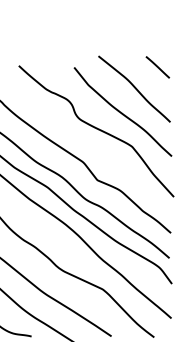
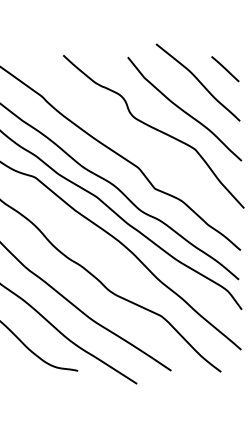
line: (157, 67) -> (225, 69), moved

